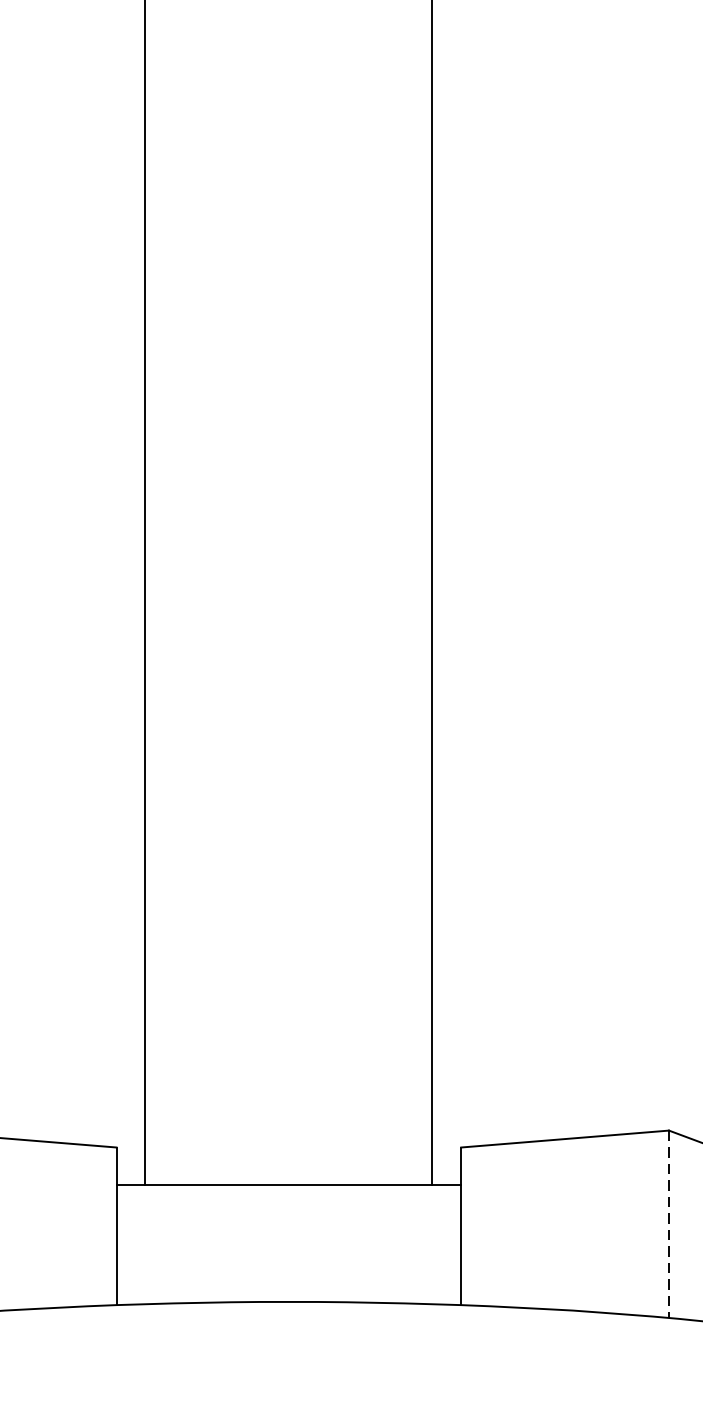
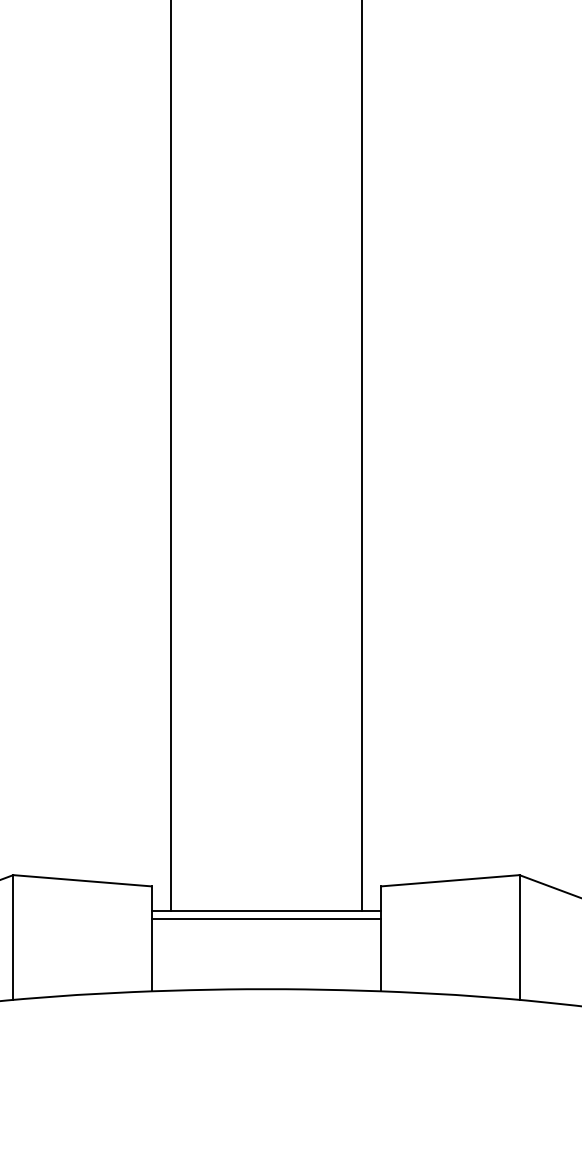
line: (288, 1195) -> (266, 918), added
line: (668, 1225) -> (519, 938), dashed -> solid

